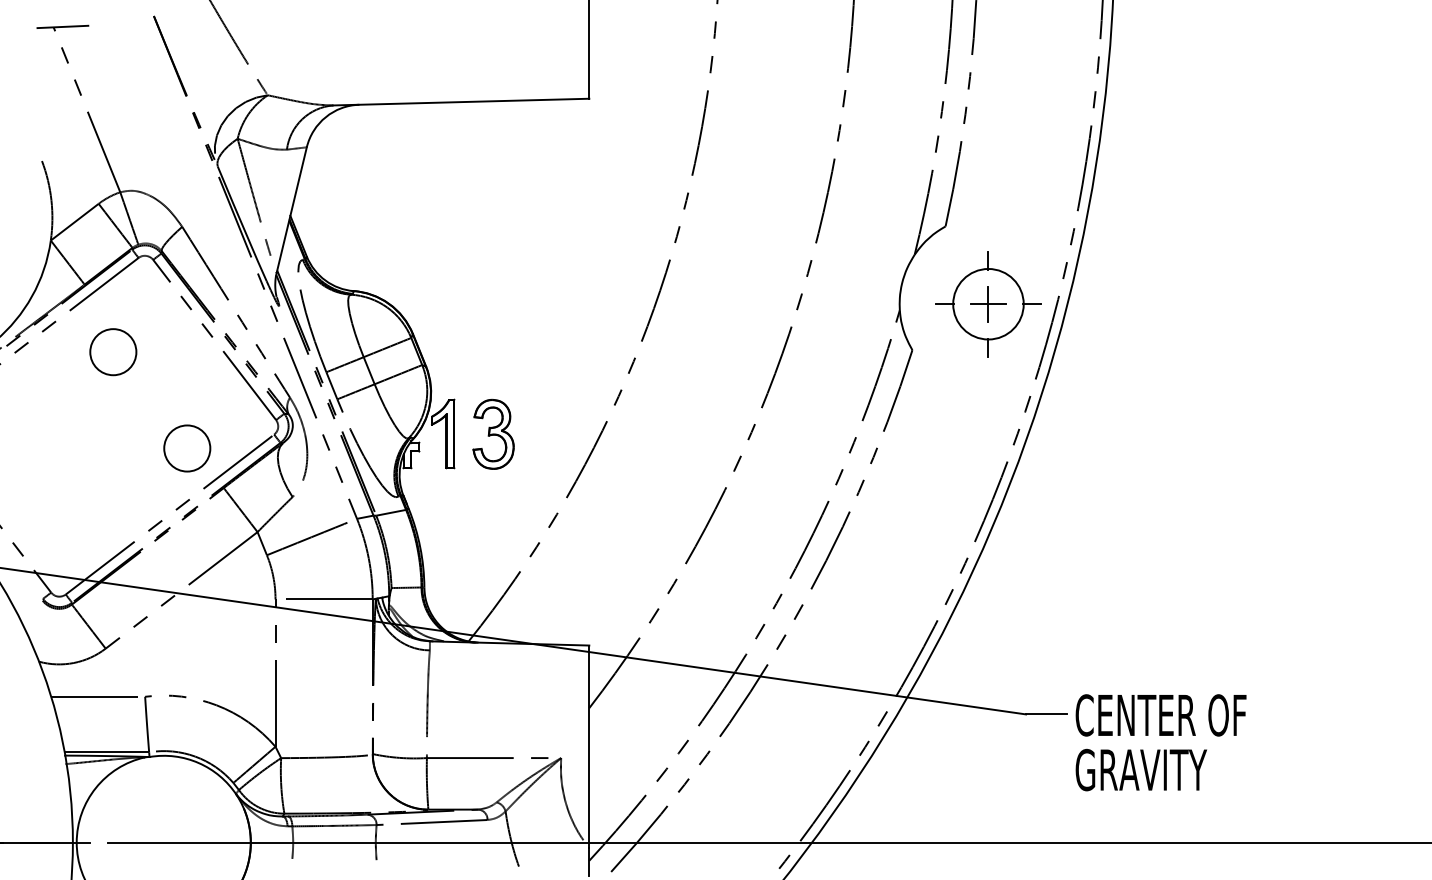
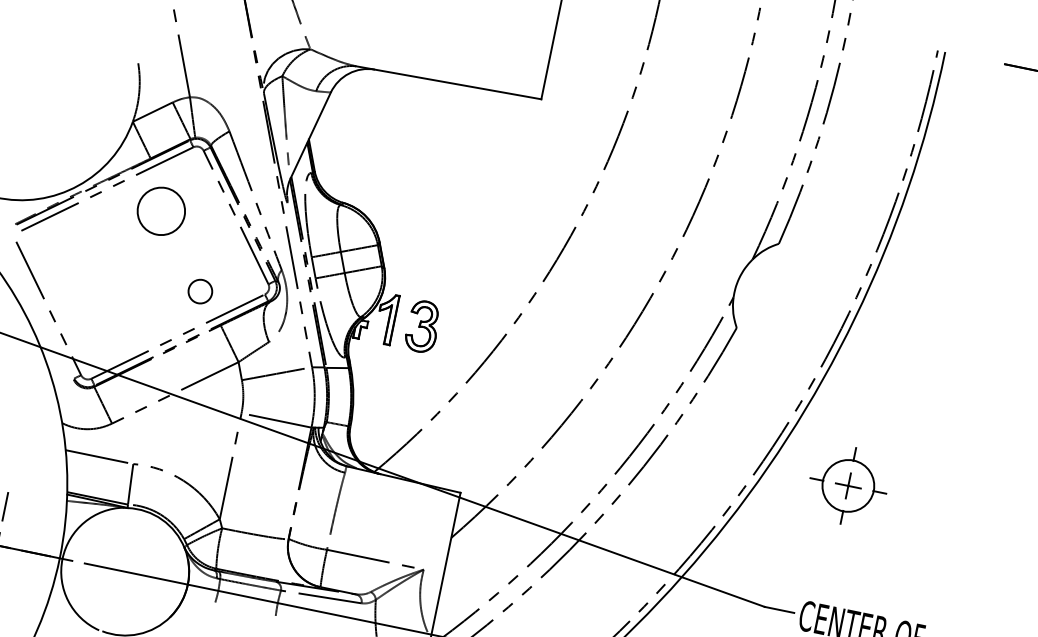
part: (988, 304) -> (848, 486), moved
circle: (113, 352) -> (161, 211), size x1.4
circle: (187, 448) -> (200, 291), size x0.7

